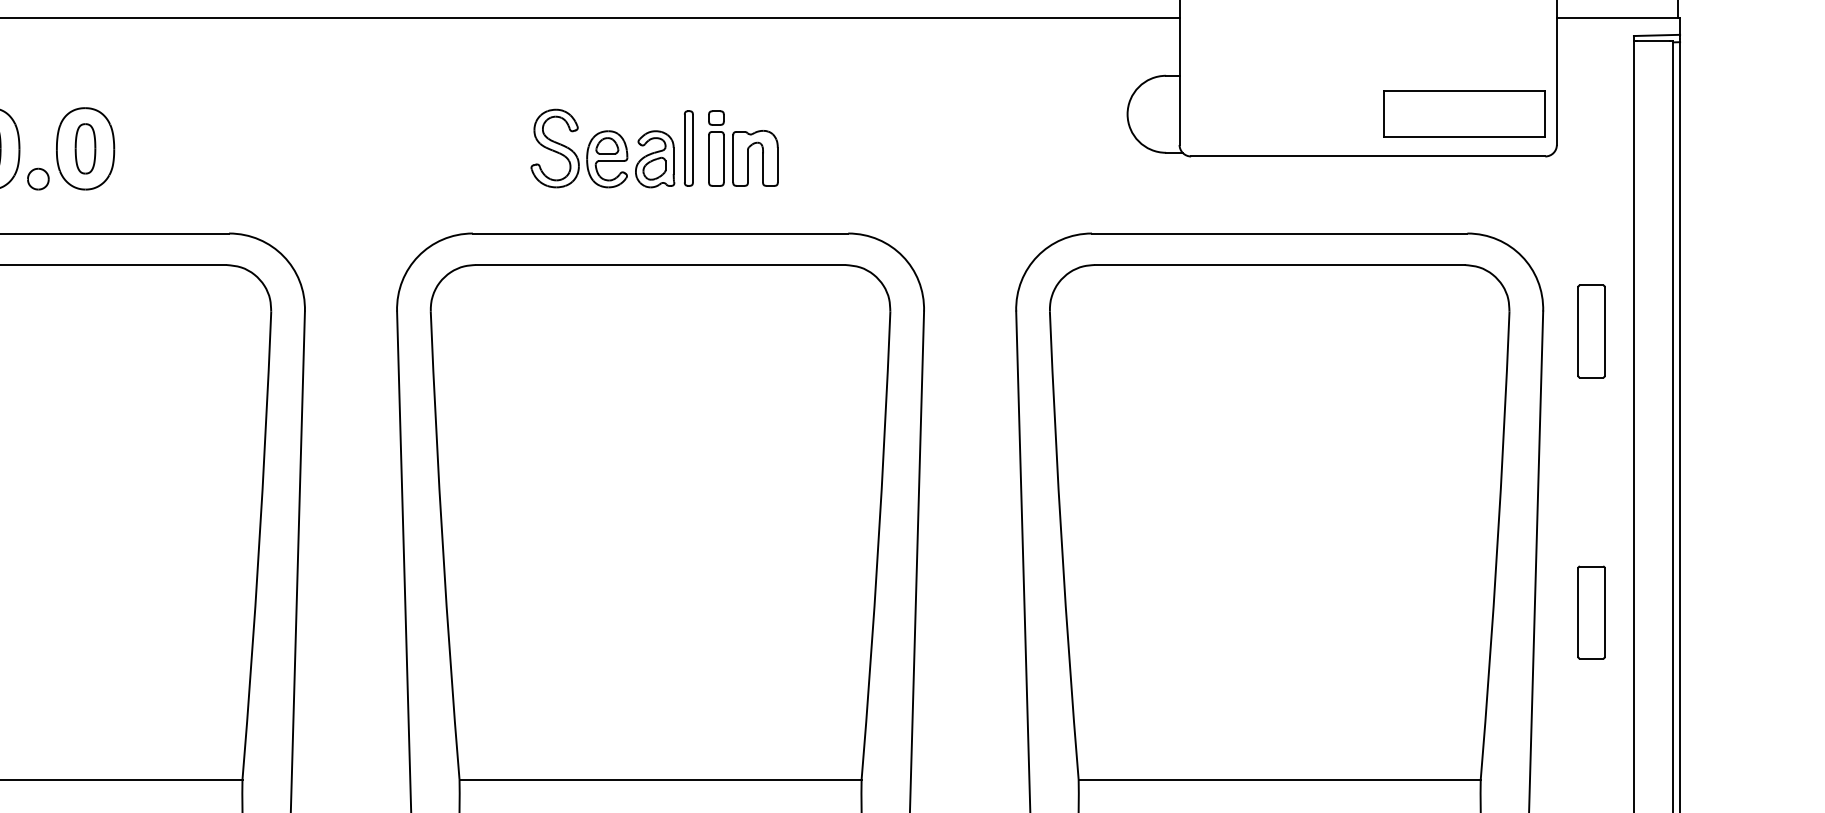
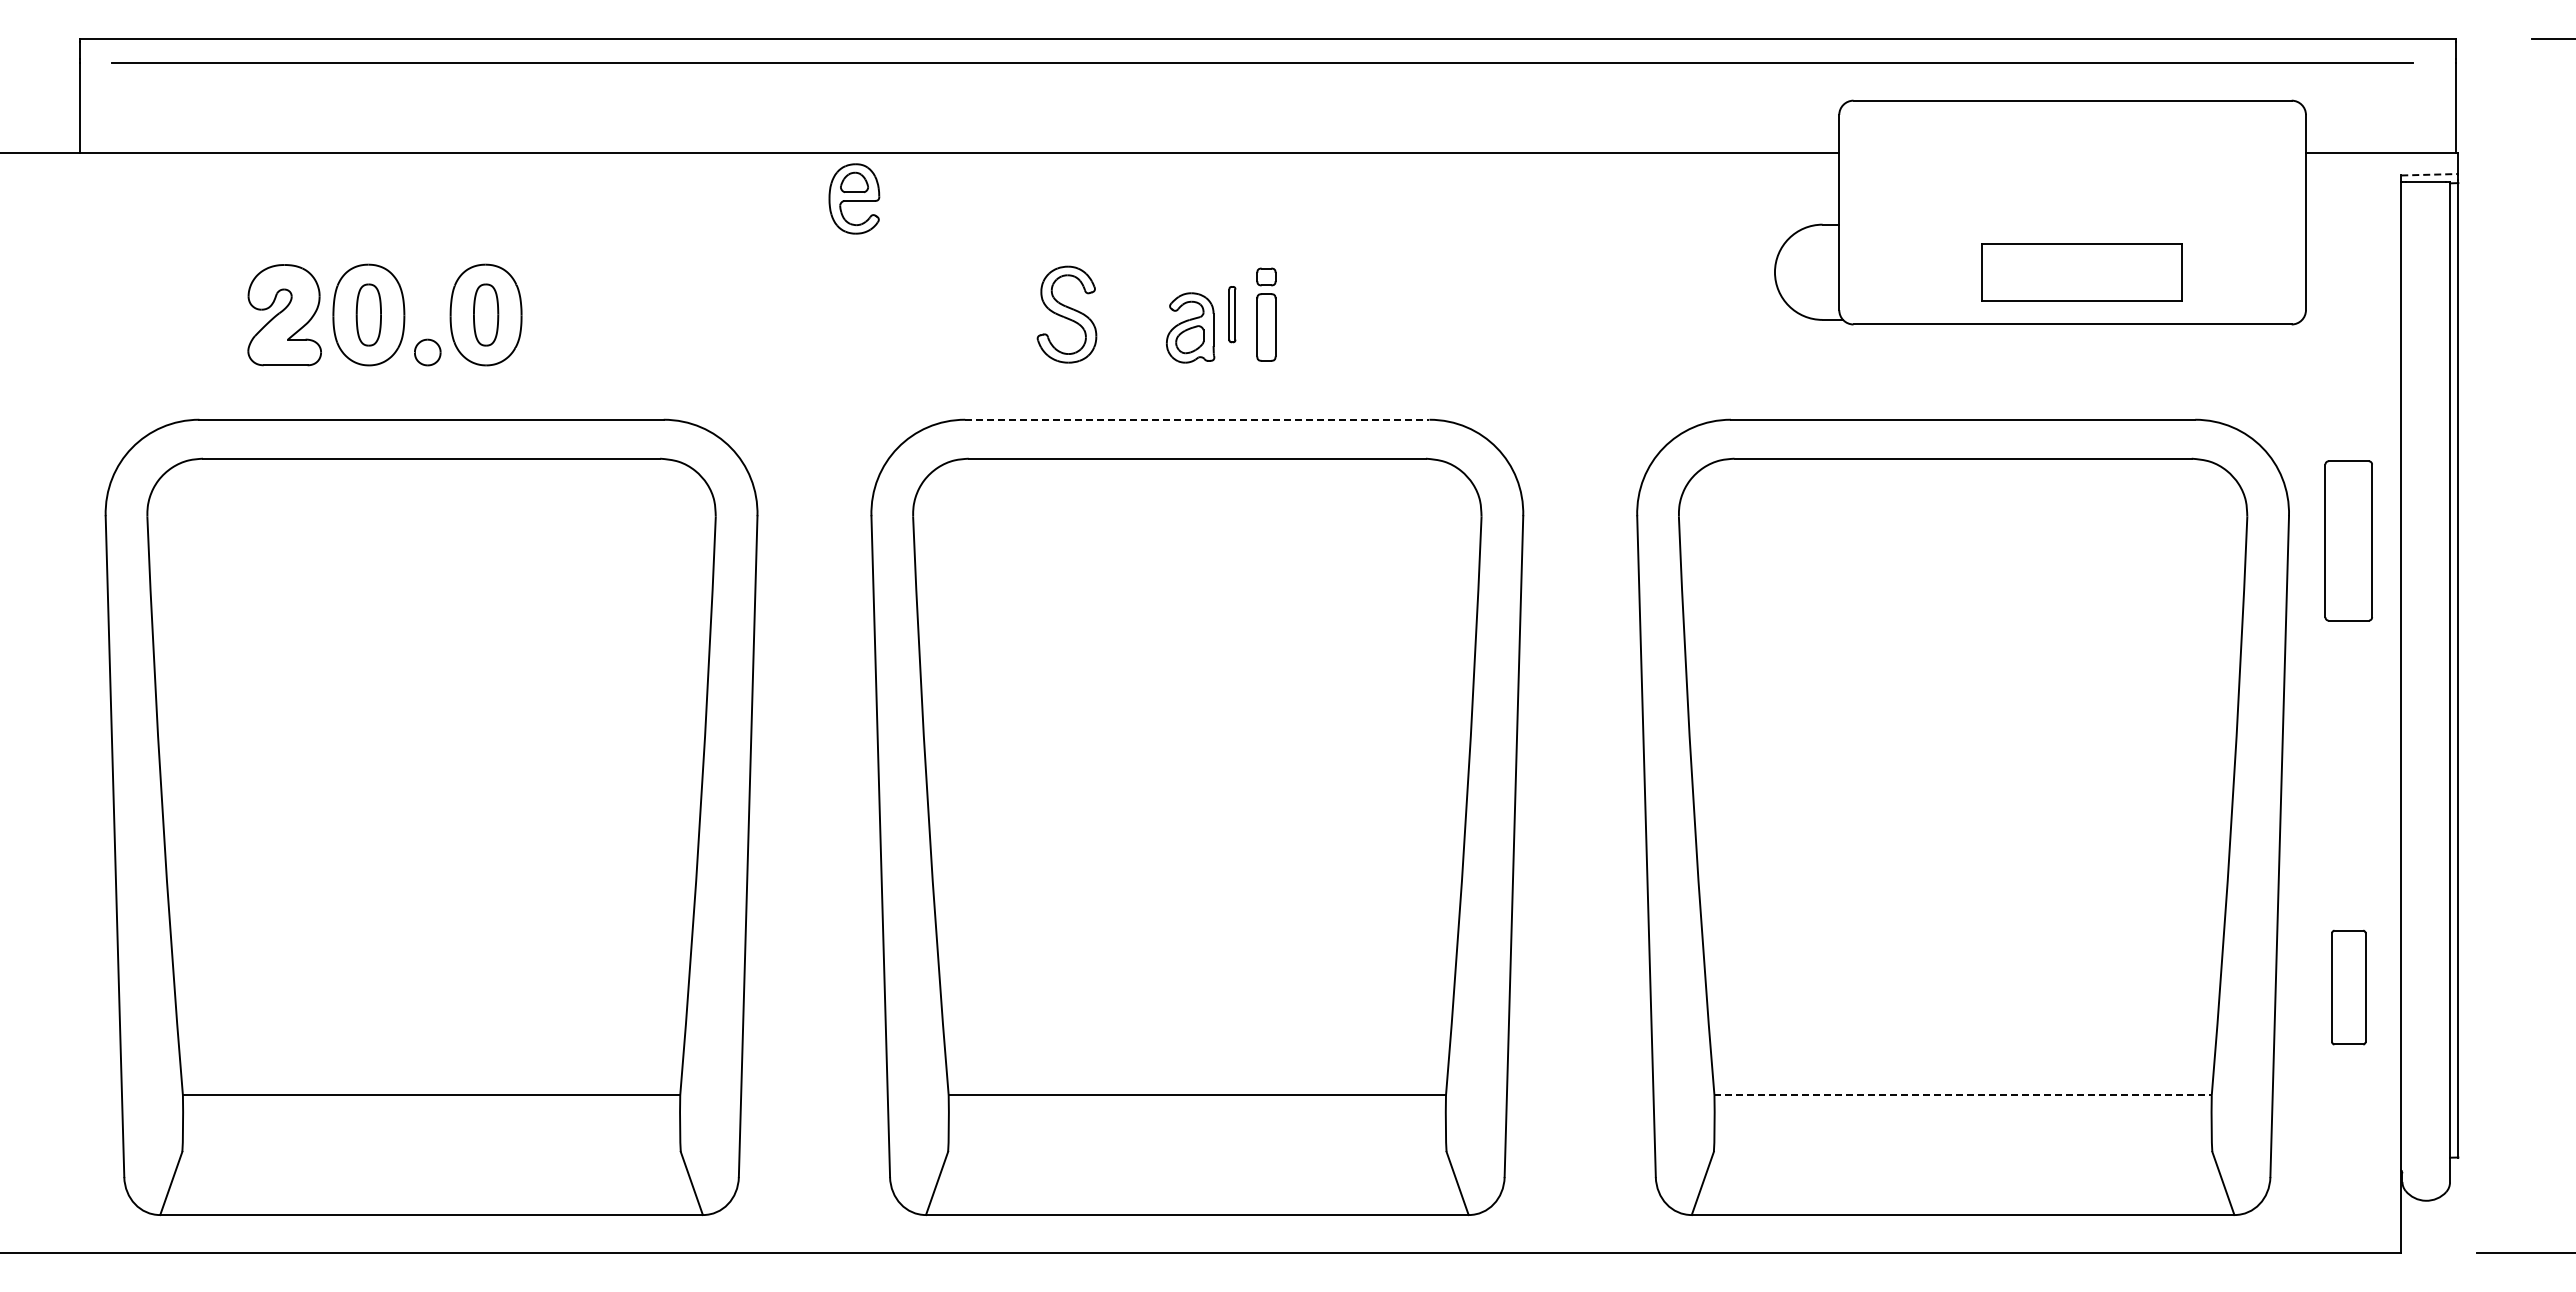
line: (1656, 35) -> (2429, 174), solid -> dashed
part: (1464, 114) -> (2081, 272), moved
part: (688, 148) -> (1232, 314), size x0.6
part: (607, 158) -> (854, 198), moved
part: (748, 158) -> (1305, 326), removed
line: (660, 233) -> (1197, 419), solid -> dashed
part: (1591, 331) -> (2348, 540), size x1.4
part: (1591, 612) -> (2348, 987), moved
line: (1280, 779) -> (1963, 1095), solid -> dashed

